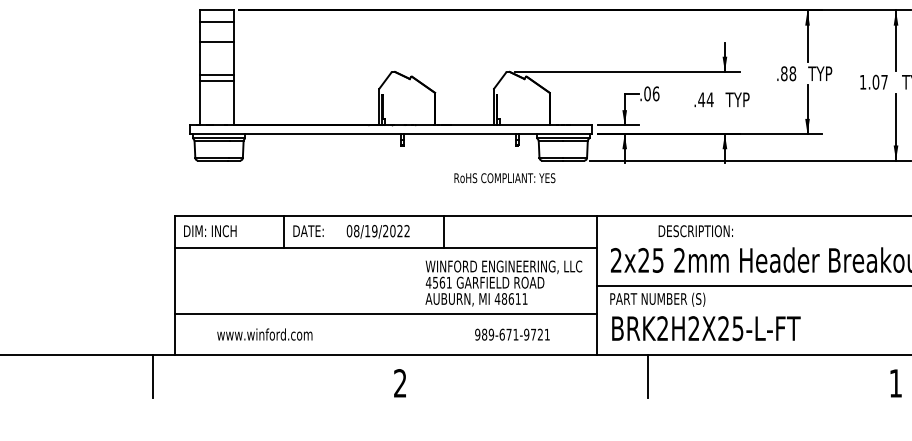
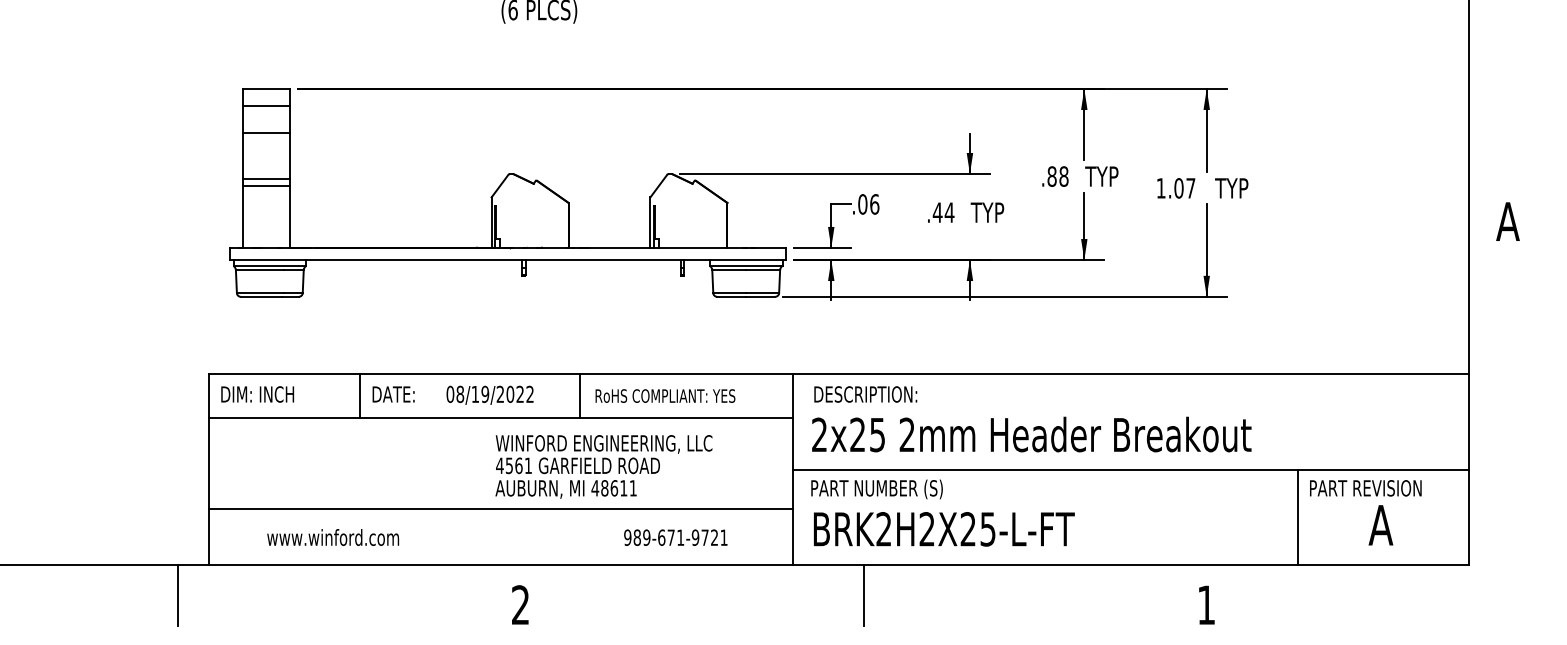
text: (504, 177) -> (665, 395), moved
text: (695, 231) -> (865, 394), moved
text: (503, 283) -> (603, 466), moved

